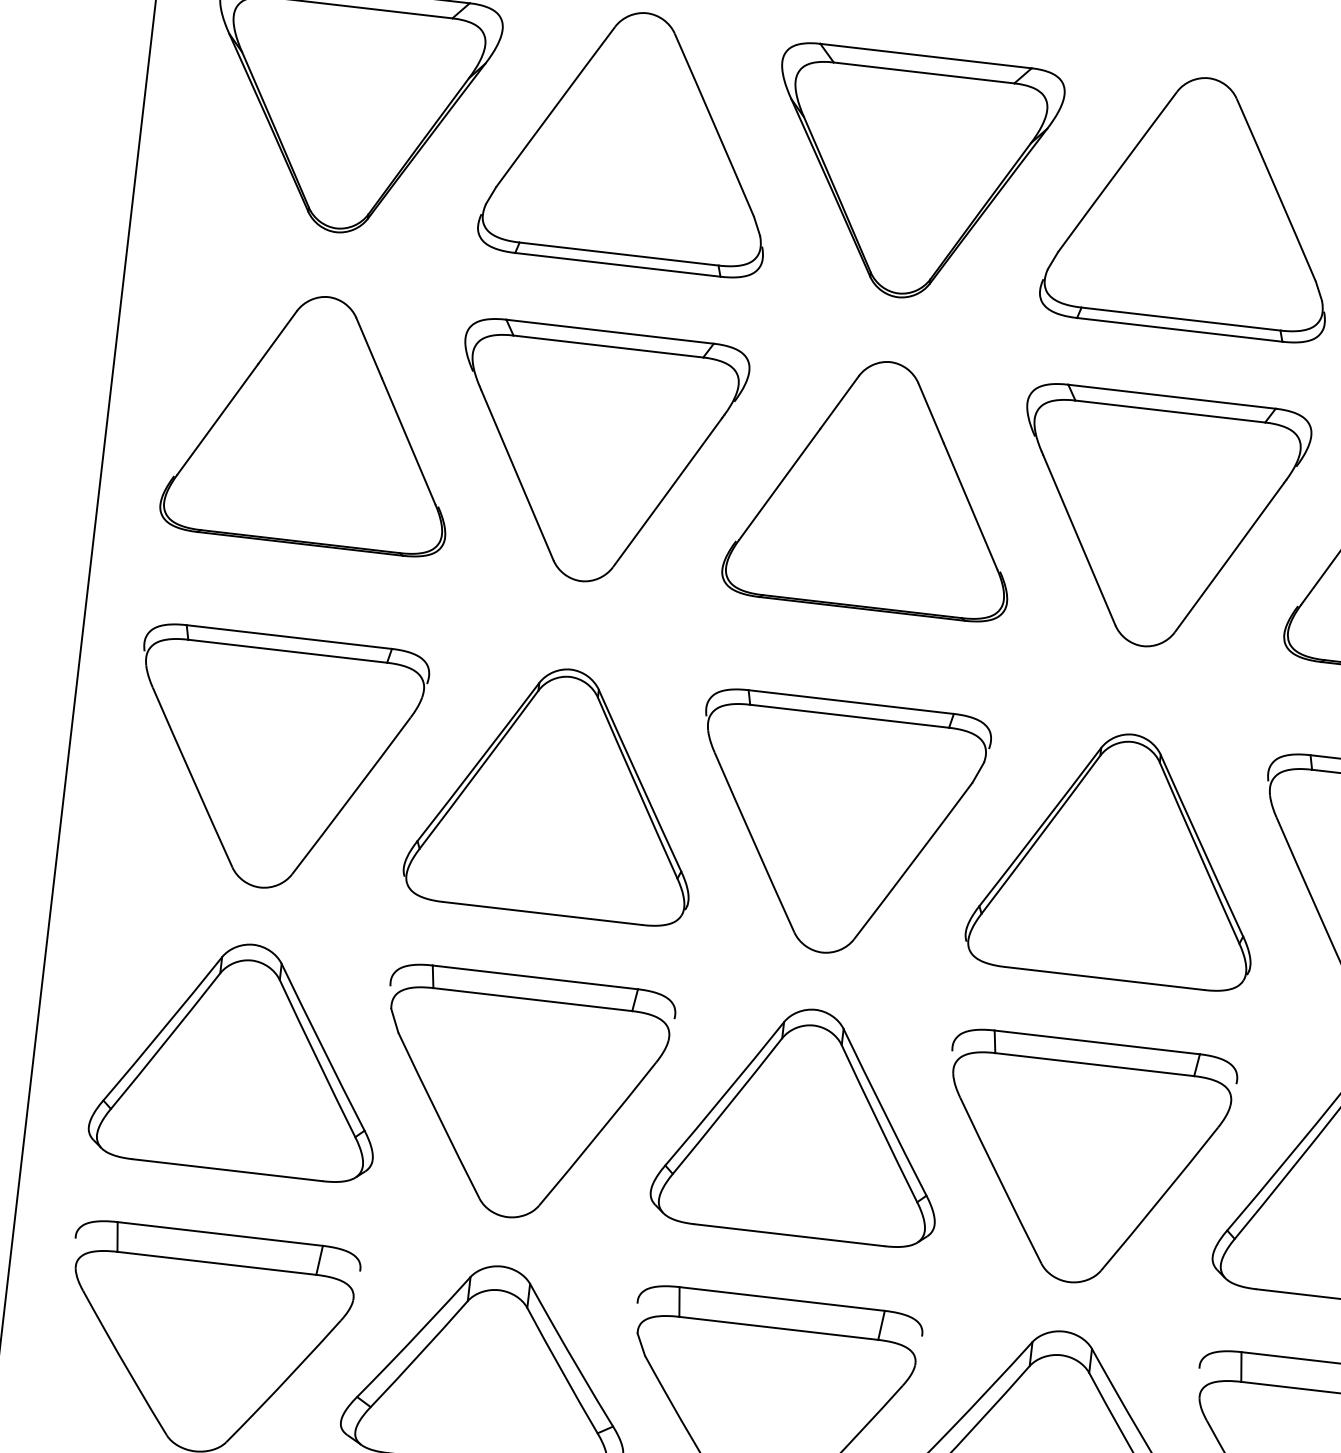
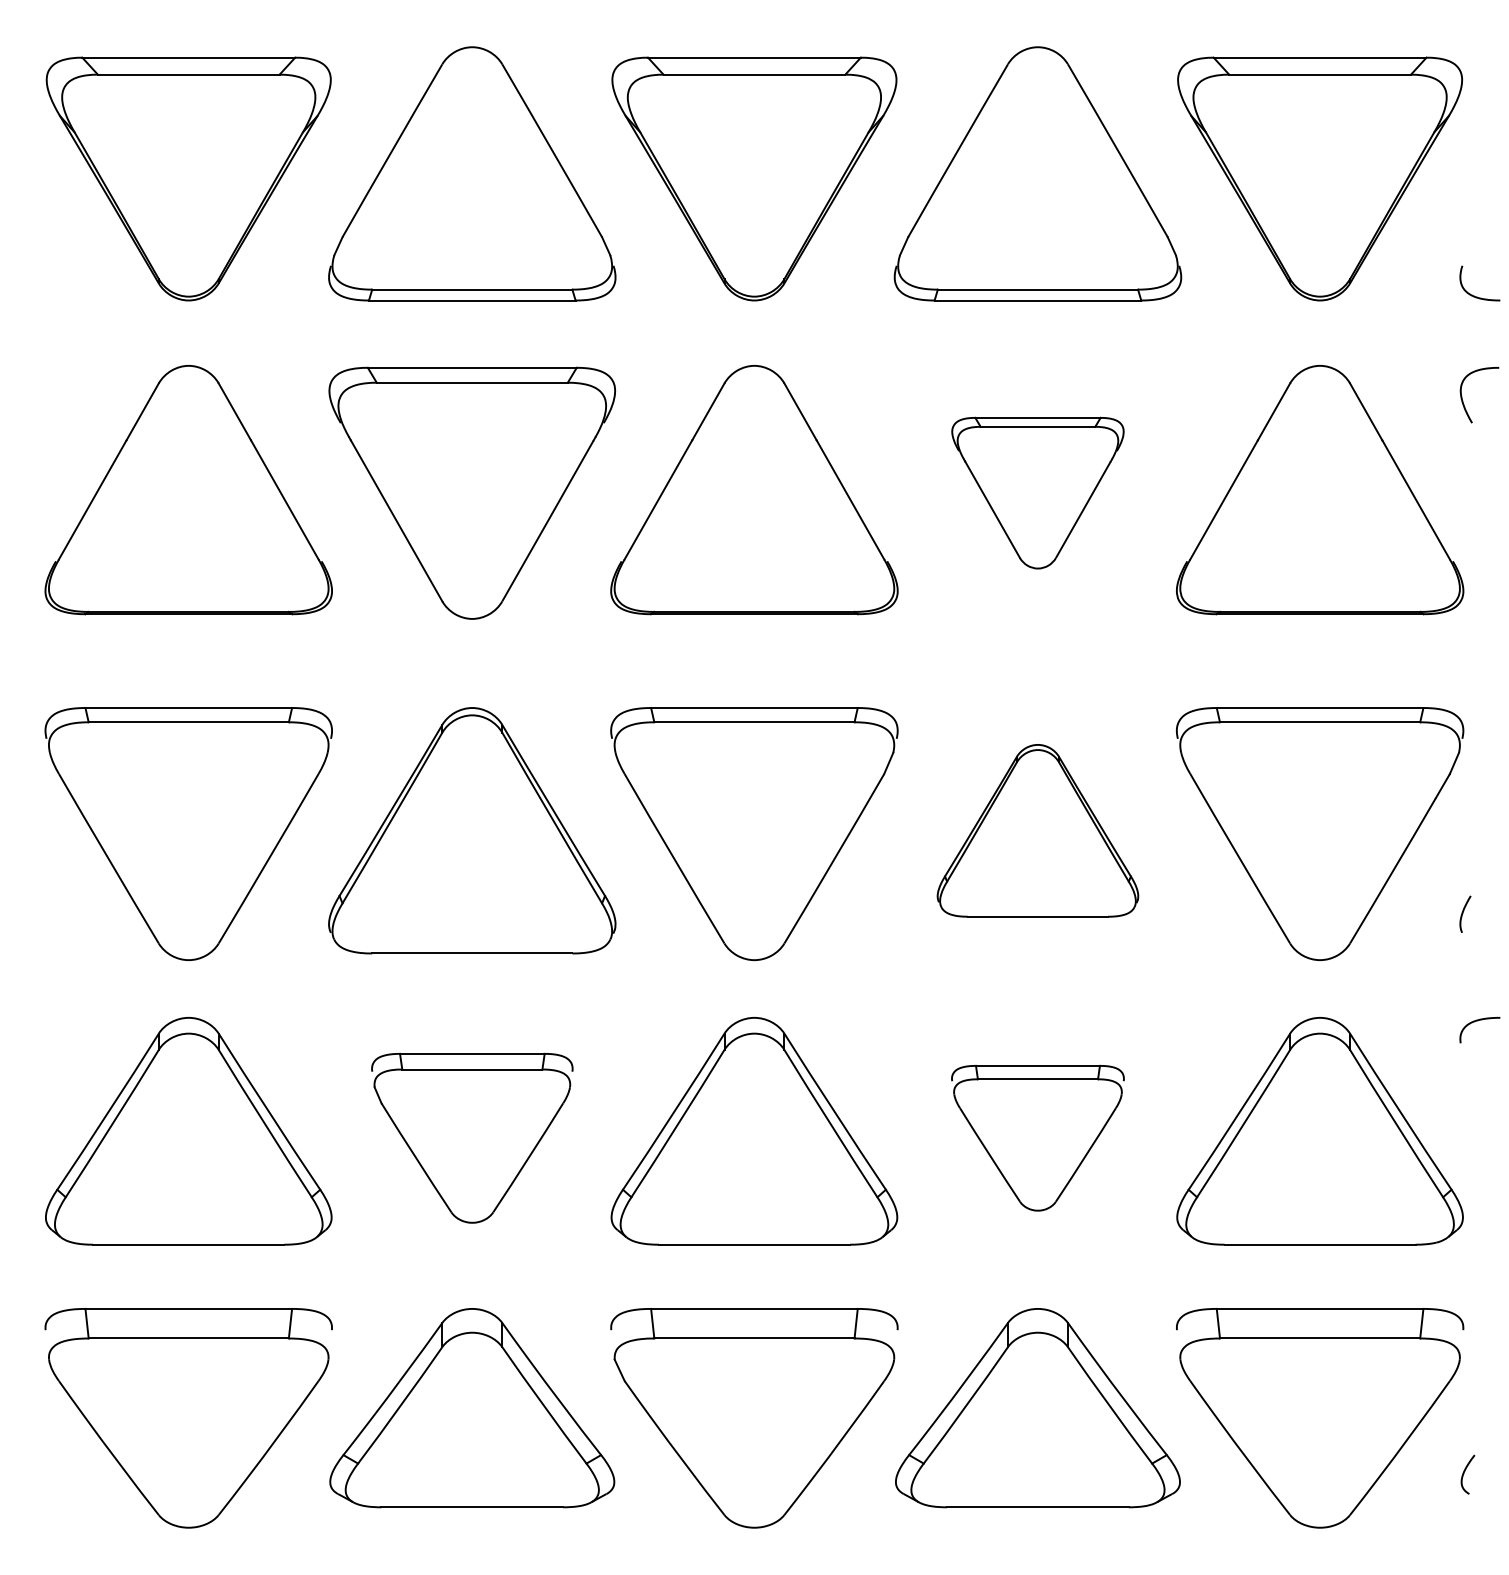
part: (1157, 520) -> (1037, 492), size x0.6
part: (1118, 856) -> (1037, 830), size x0.7
part: (521, 1096) -> (472, 1137), size x0.7
part: (1083, 1161) -> (1037, 1137), size x0.6

